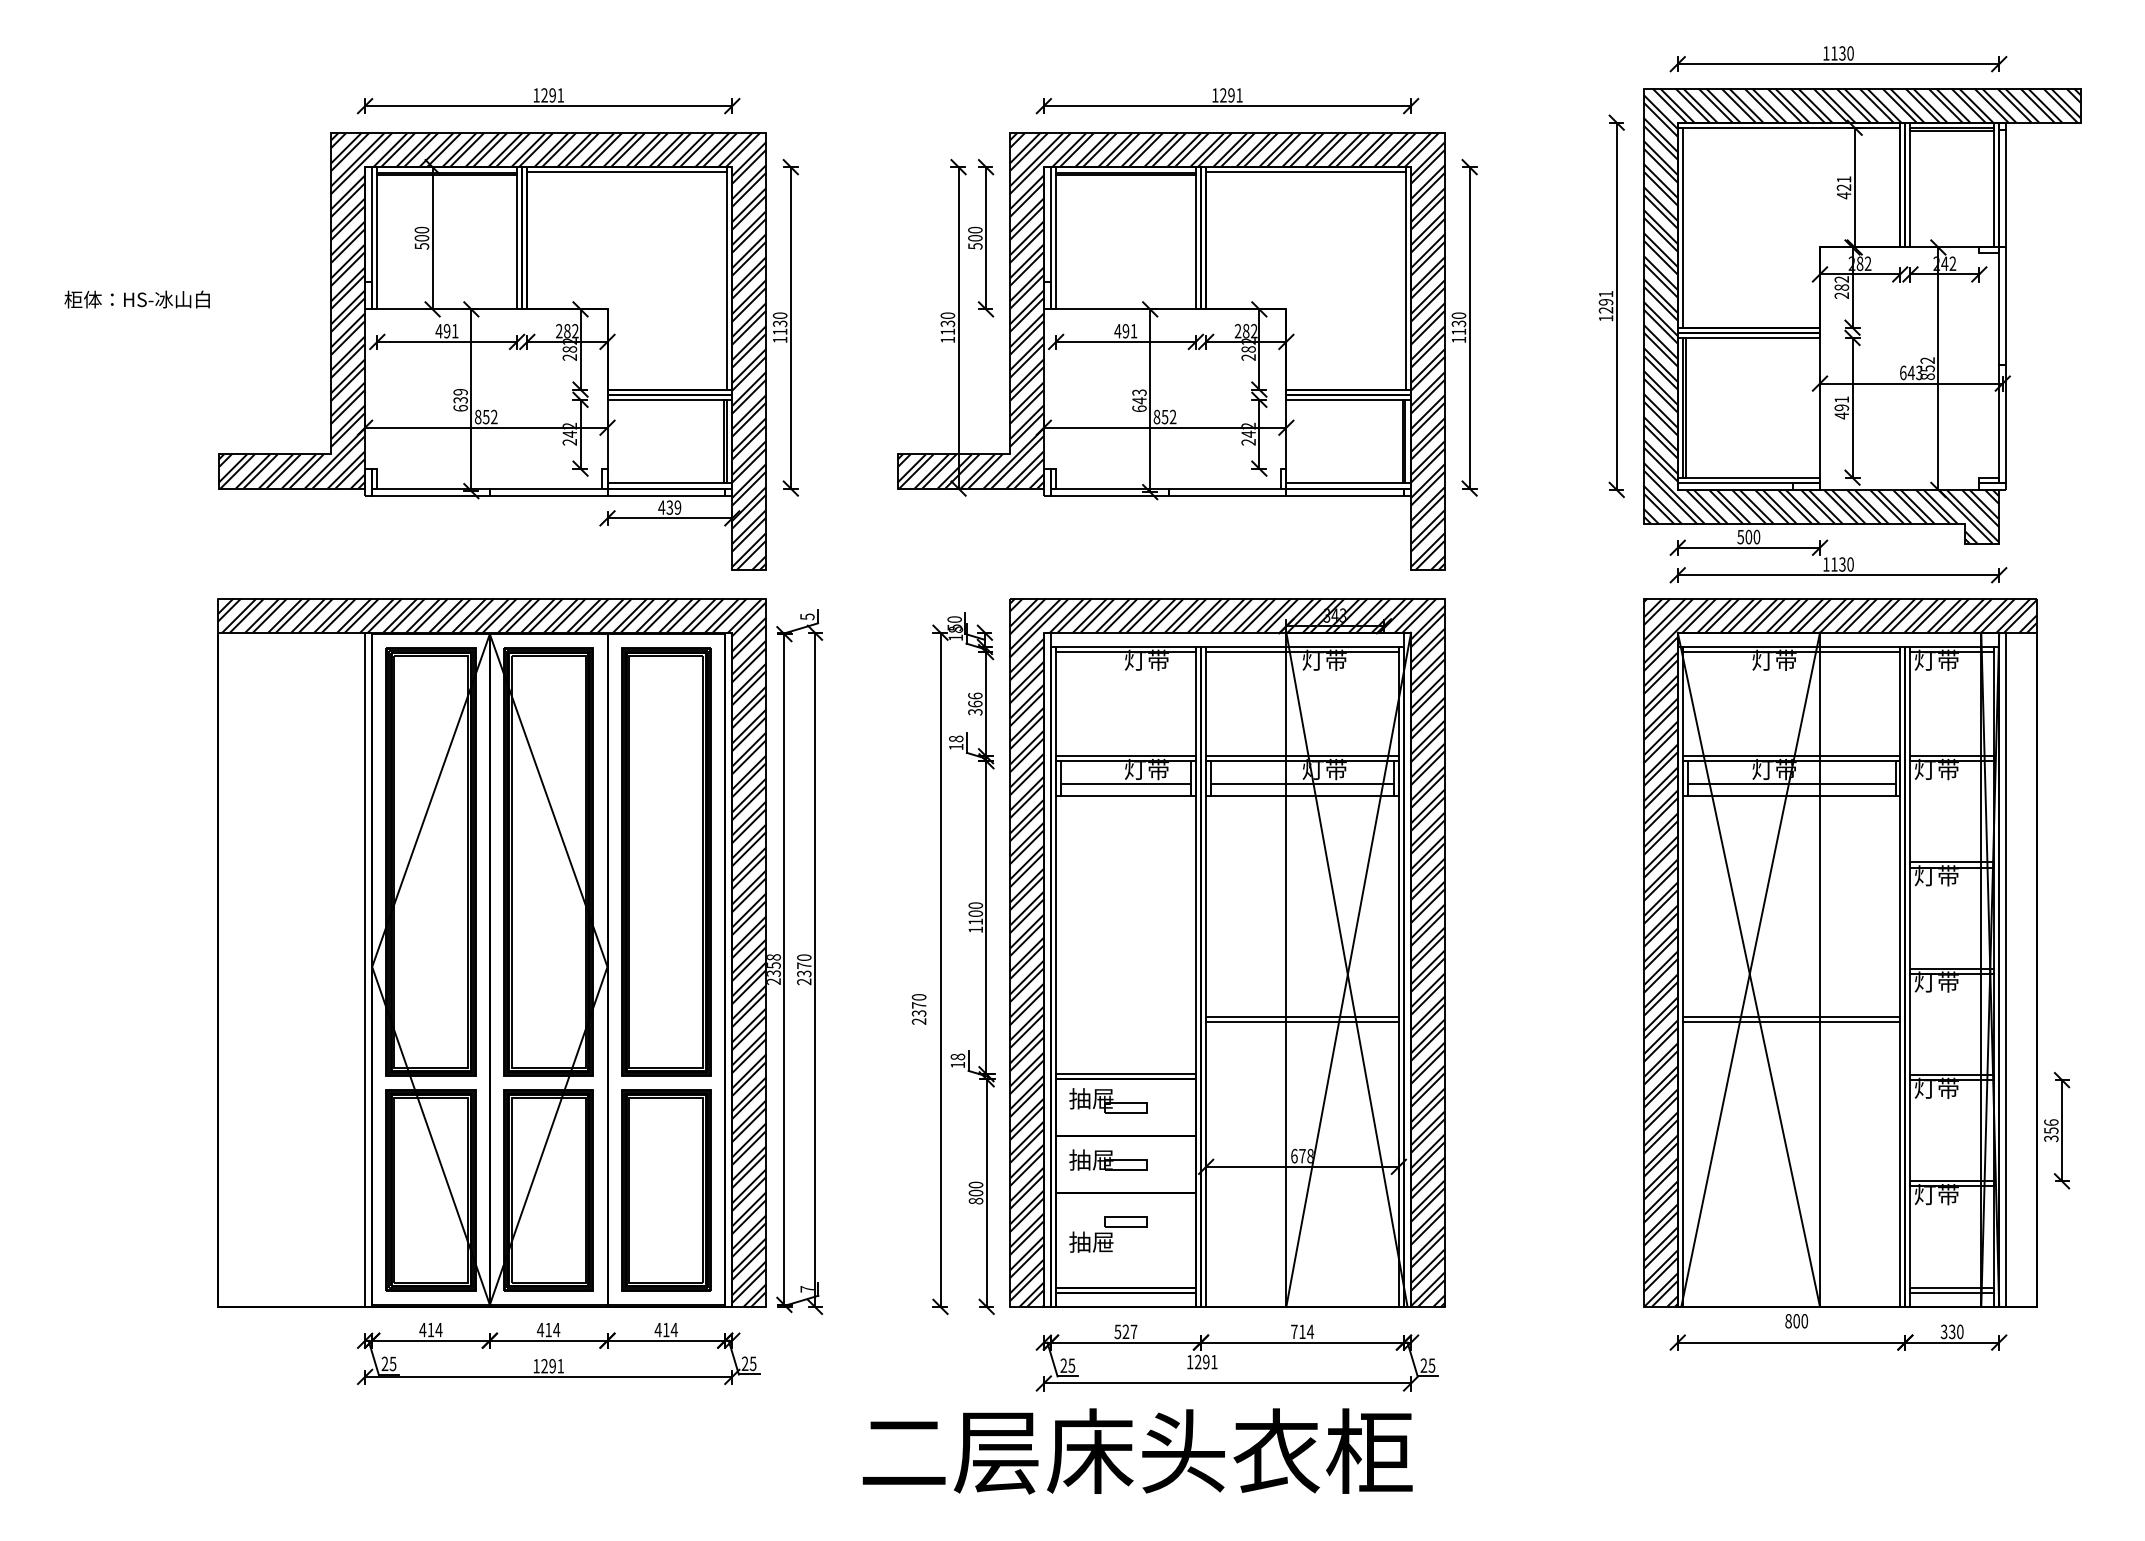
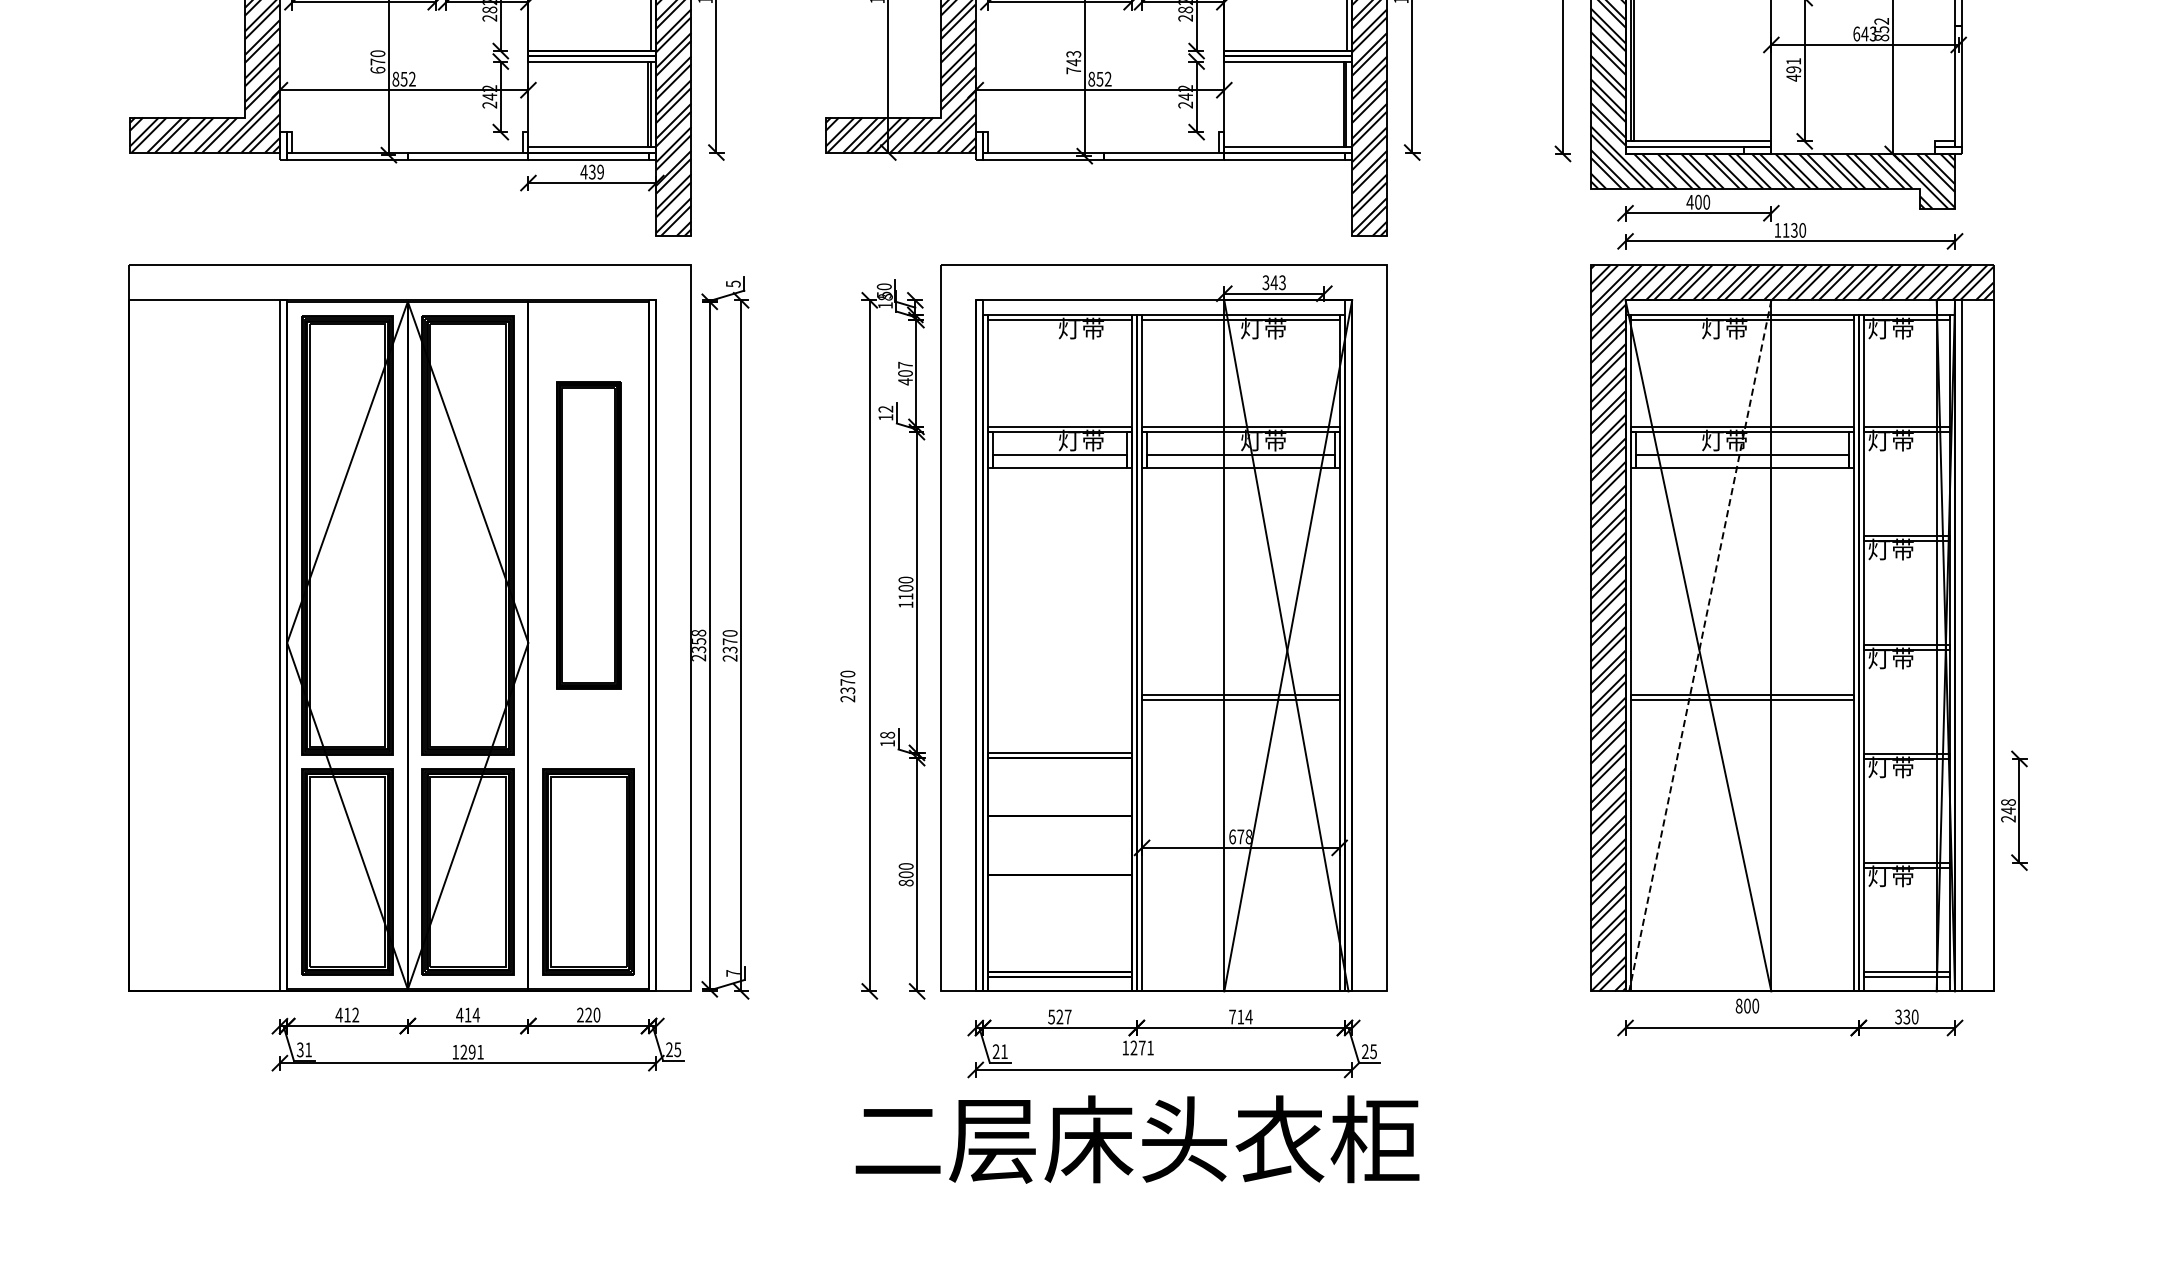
text: (460, 395) -> (377, 57), 639 -> 670
text: (1139, 408) -> (1073, 70), 643 -> 743
text: (1740, 537) -> (1689, 202), 500 -> 400
text: (975, 703) -> (905, 372), 366 -> 407
text: (956, 738) -> (886, 408), 18 -> 12
part: (666, 861) -> (588, 534), size x0.7
hatch: (491, 952) -> (409, 628), removed
hatch: (1227, 952) -> (1163, 628), removed
line: (1750, 970) -> (1700, 646), solid -> dashed
part: (1108, 1100) -> (1041, 779), removed
text: (2051, 1130) -> (2008, 810), 356 -> 248
part: (1108, 1159) -> (1041, 840), removed
part: (1108, 1234) -> (1041, 917), removed
text: (438, 1329) -> (355, 1014), 414 -> 412
text: (665, 1329) -> (587, 1014), 414 -> 220
text: (1206, 1361) -> (1142, 1047), 1291 -> 1271
text: (388, 1363) -> (303, 1049), 25 -> 31
text: (1071, 1365) -> (1004, 1051), 25 -> 21
text: (1137, 1451) -> (1137, 1139), moved

